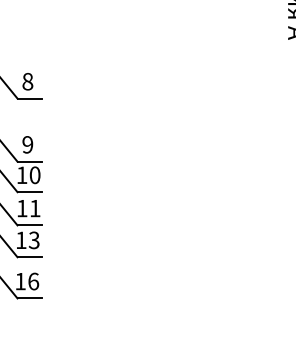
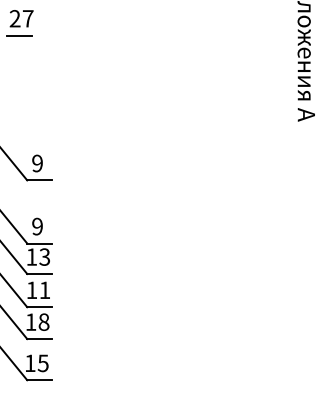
text: (27, 81) -> (37, 163), 8 -> 9
text: (34, 174) -> (44, 256), 10 -> 13
text: (33, 239) -> (43, 321), 13 -> 18
text: (32, 281) -> (42, 363), 16 -> 15

